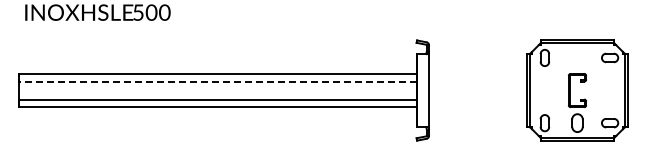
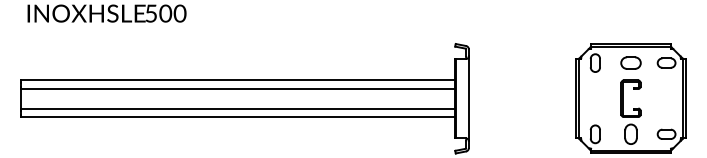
part: (577, 57) -> (631, 62), added
line: (218, 81) -> (238, 88), dashed -> solid

